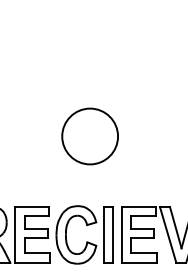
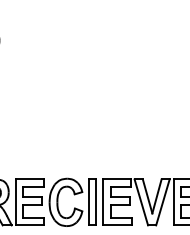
circle: (90, 136) -> (77, 121), removed

